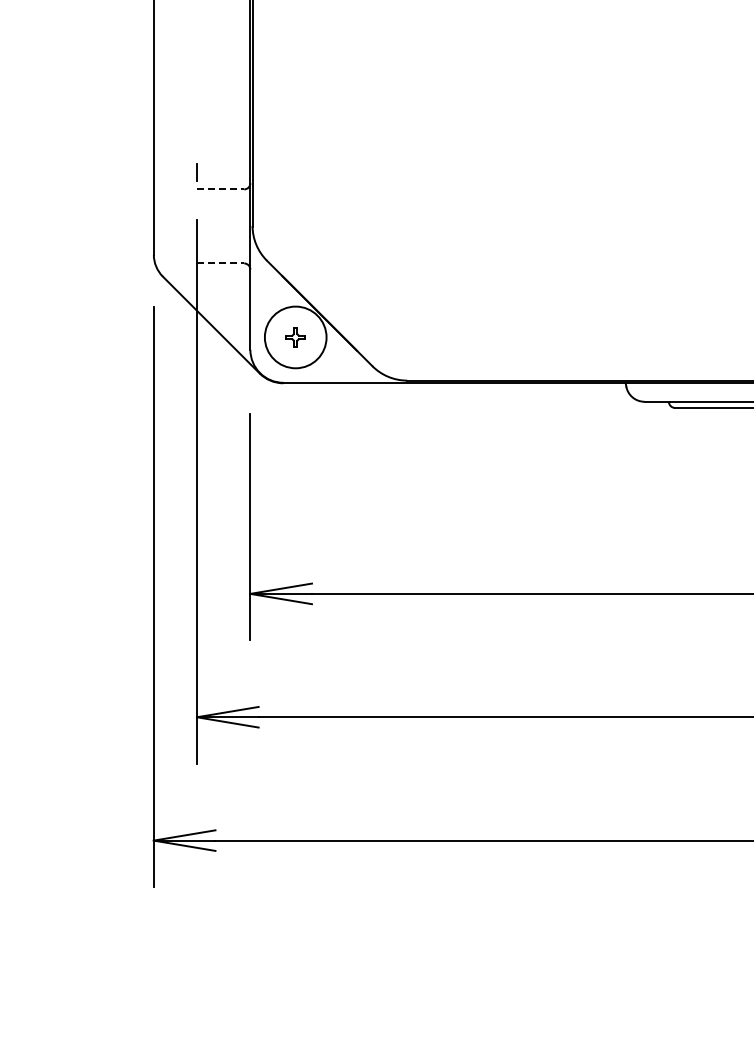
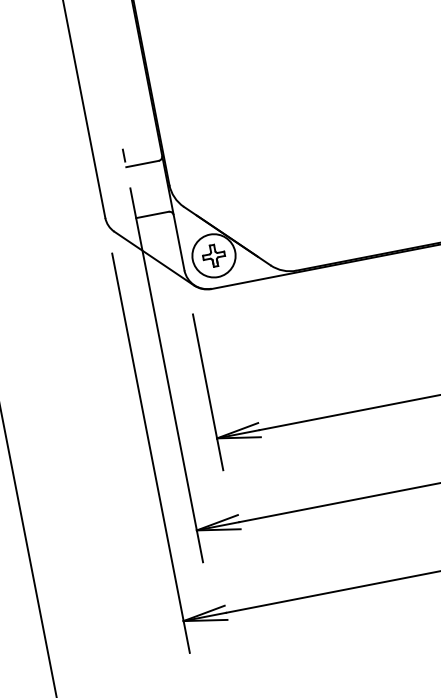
line: (220, 189) -> (142, 164), dashed -> solid
line: (220, 263) -> (152, 215), dashed -> solid
part: (295, 337) -> (213, 255), size x1.67

